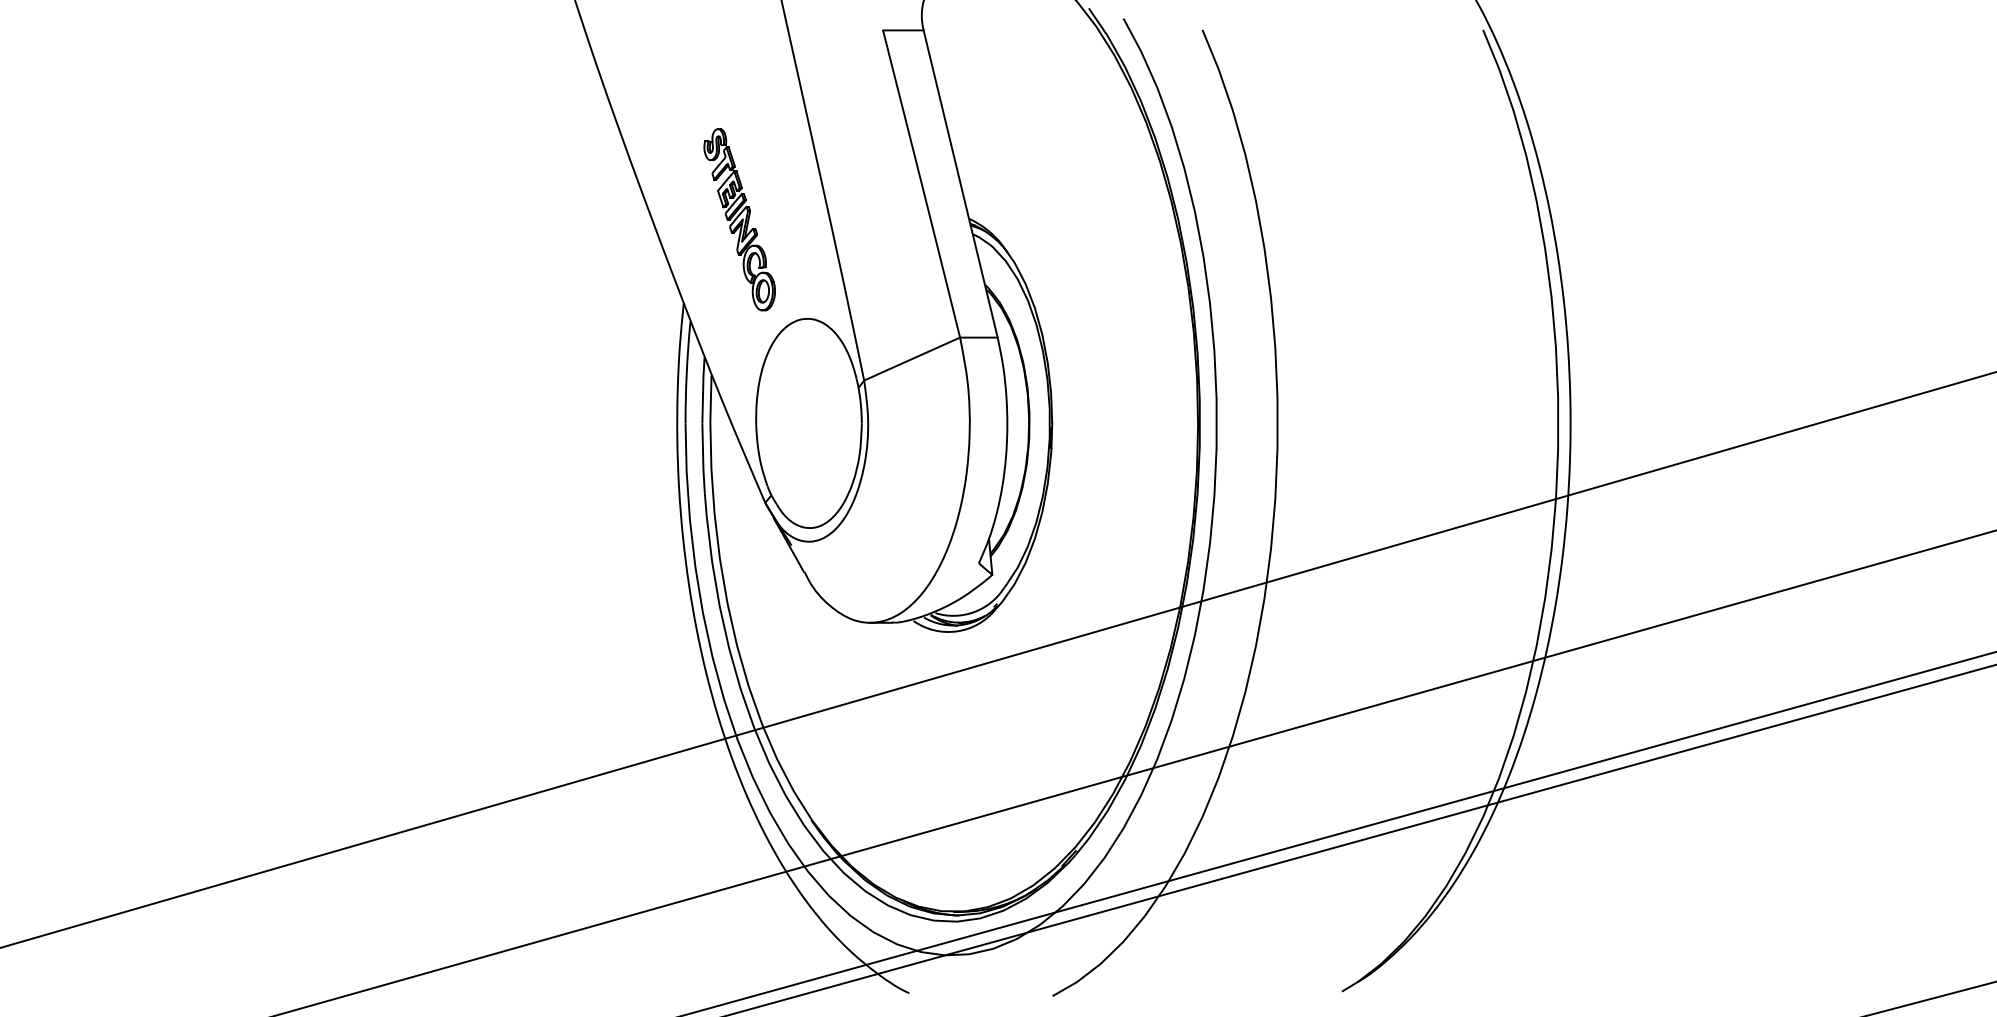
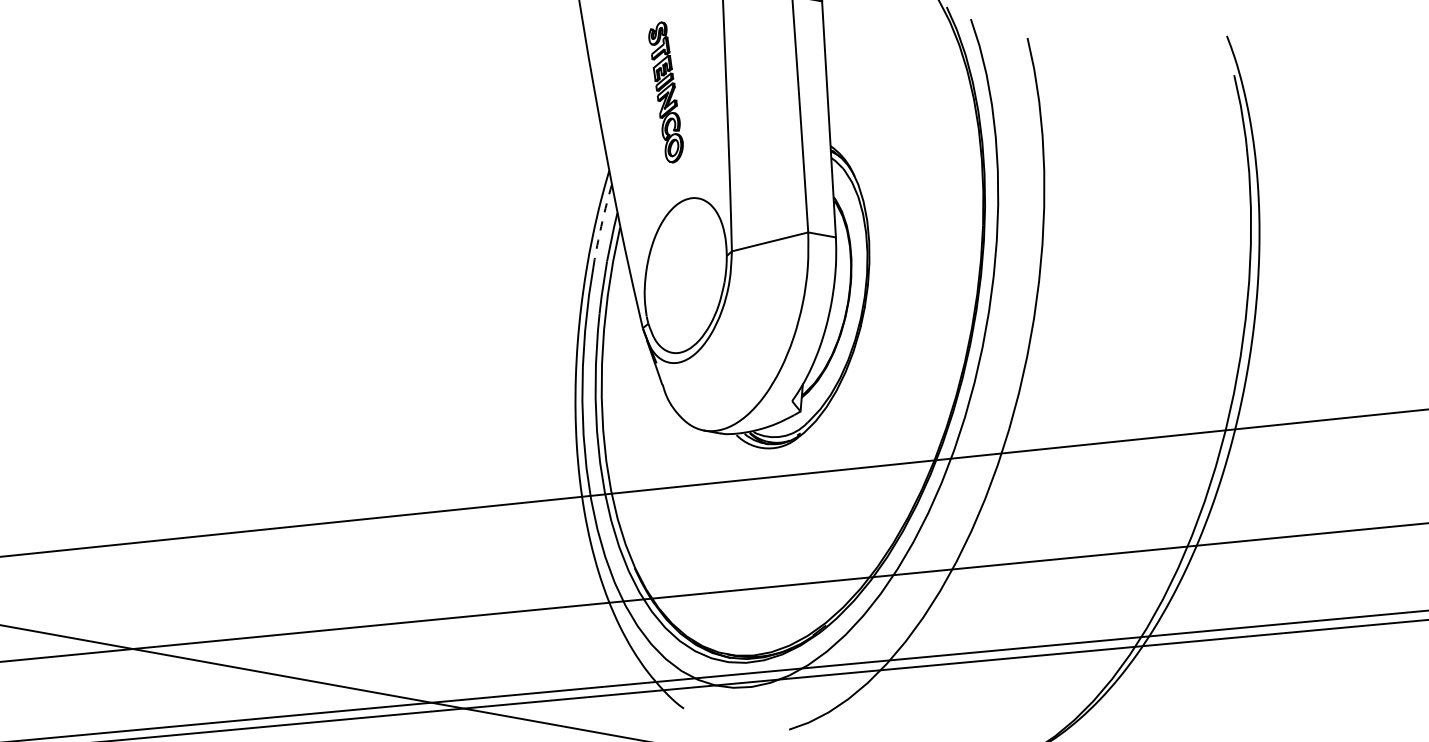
part: (739, 219) -> (665, 91), moved
arc: (686, 372) -> (602, 221), solid -> dashed

